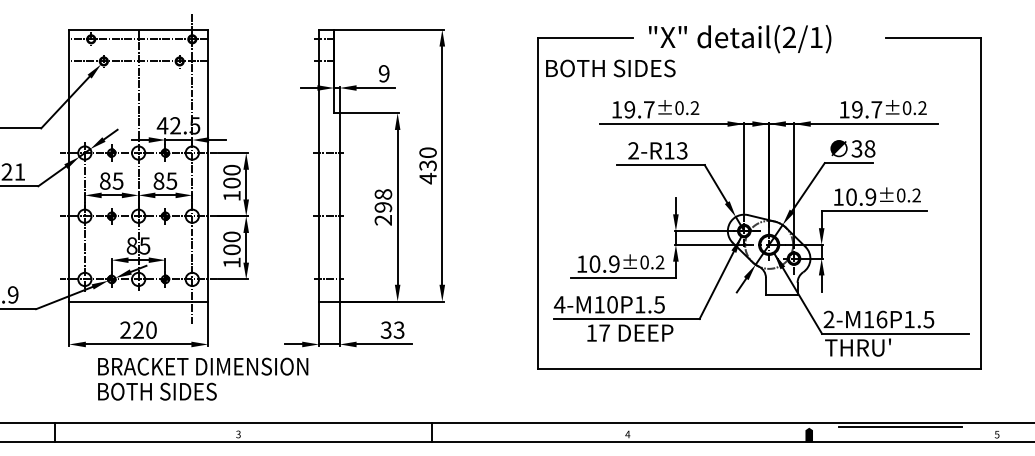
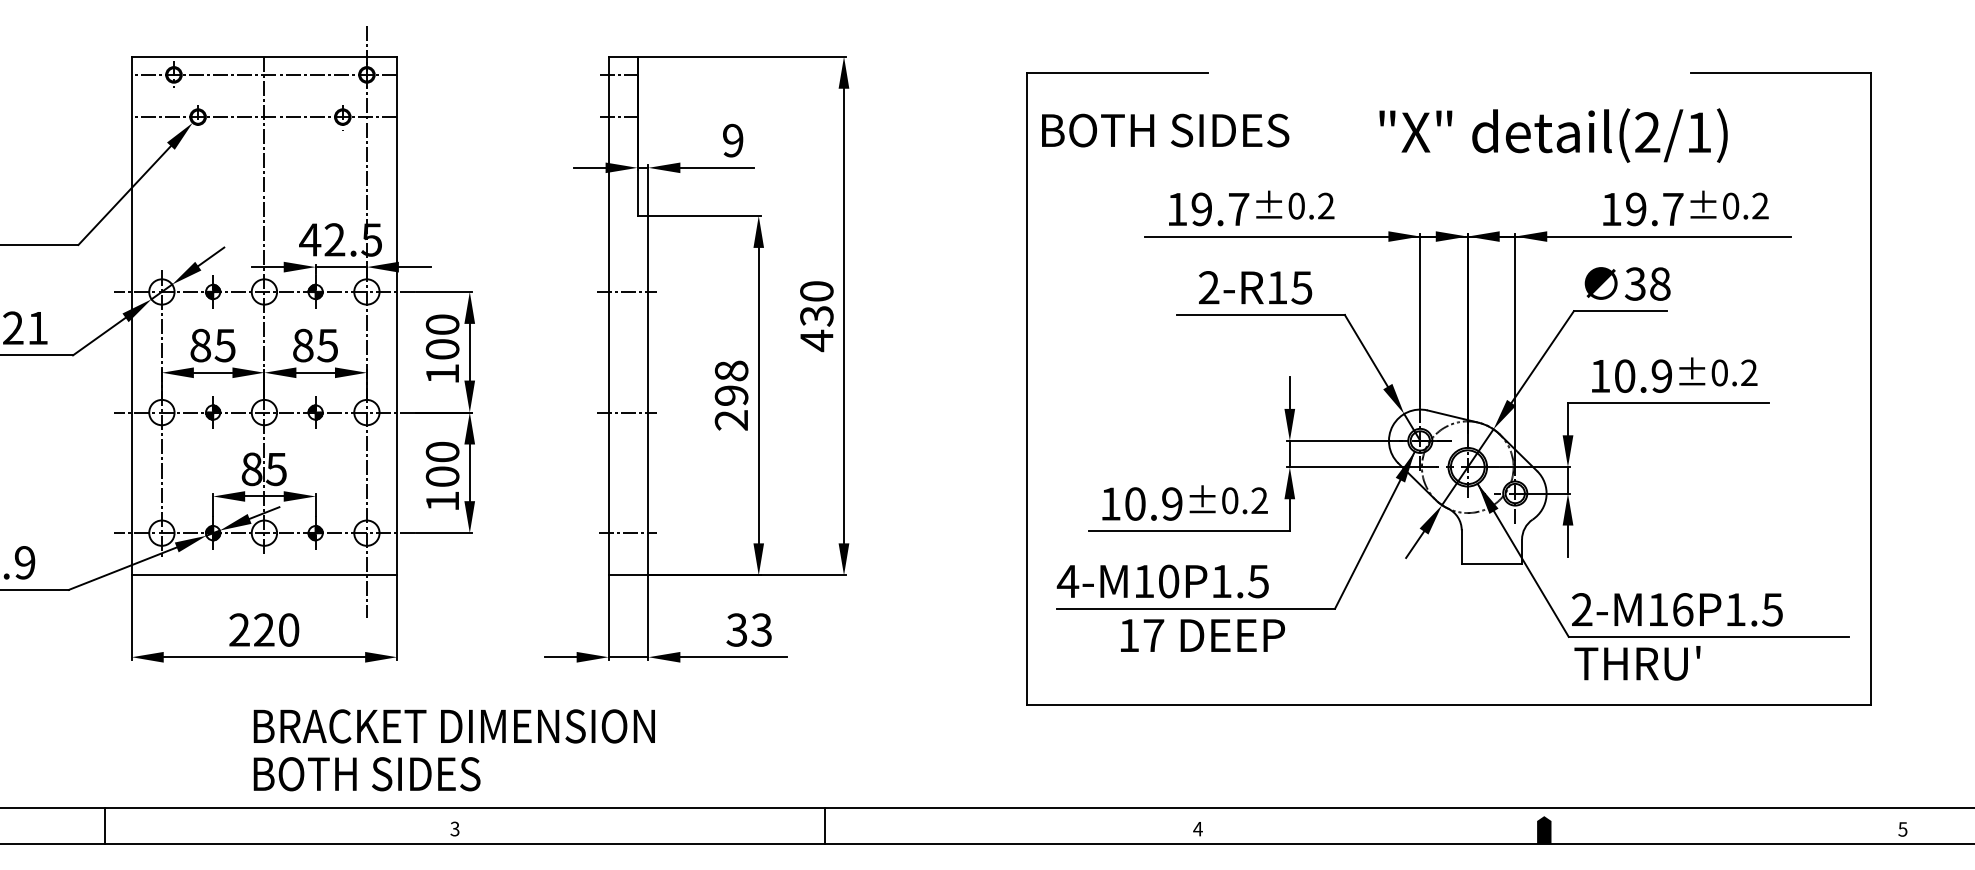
text: (740, 39) -> (1554, 136), moved
text: (682, 150) -> (1302, 287), 2-R13 -> 2-R15
text: (203, 378) -> (455, 748), moved
line: (899, 427) -> (1716, 815), removed

